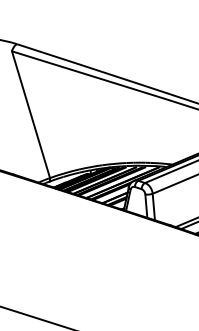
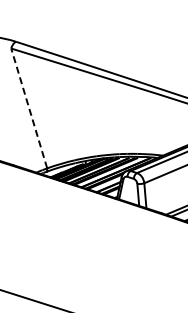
line: (31, 114) -> (29, 108), solid -> dashed

